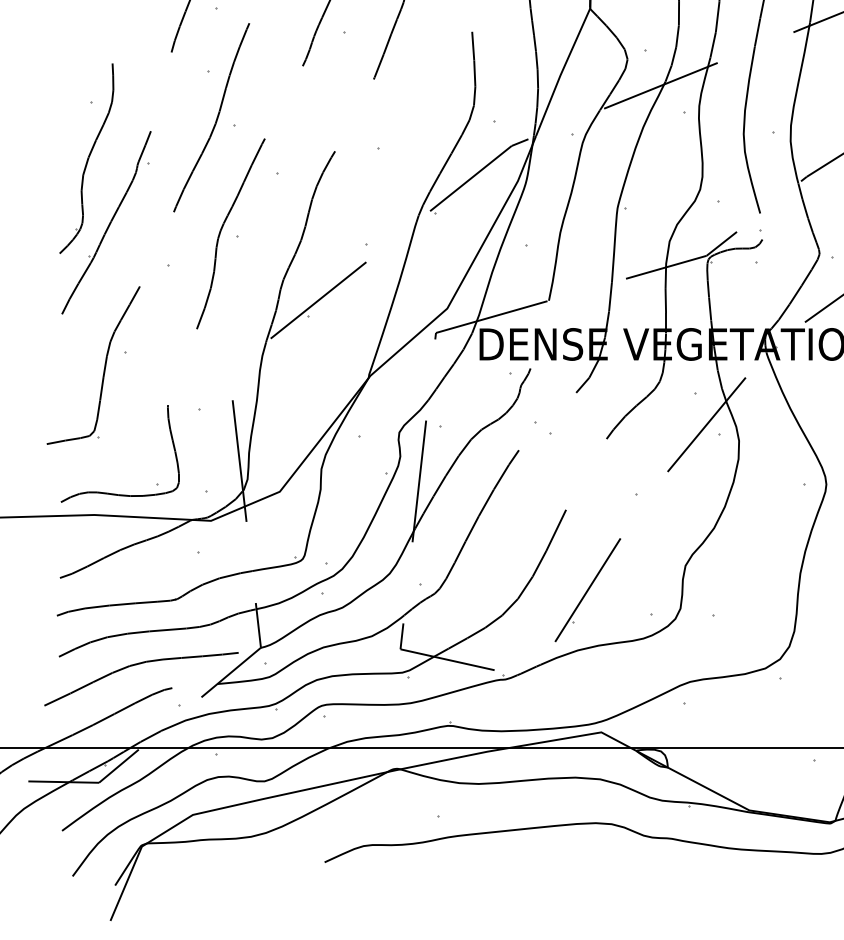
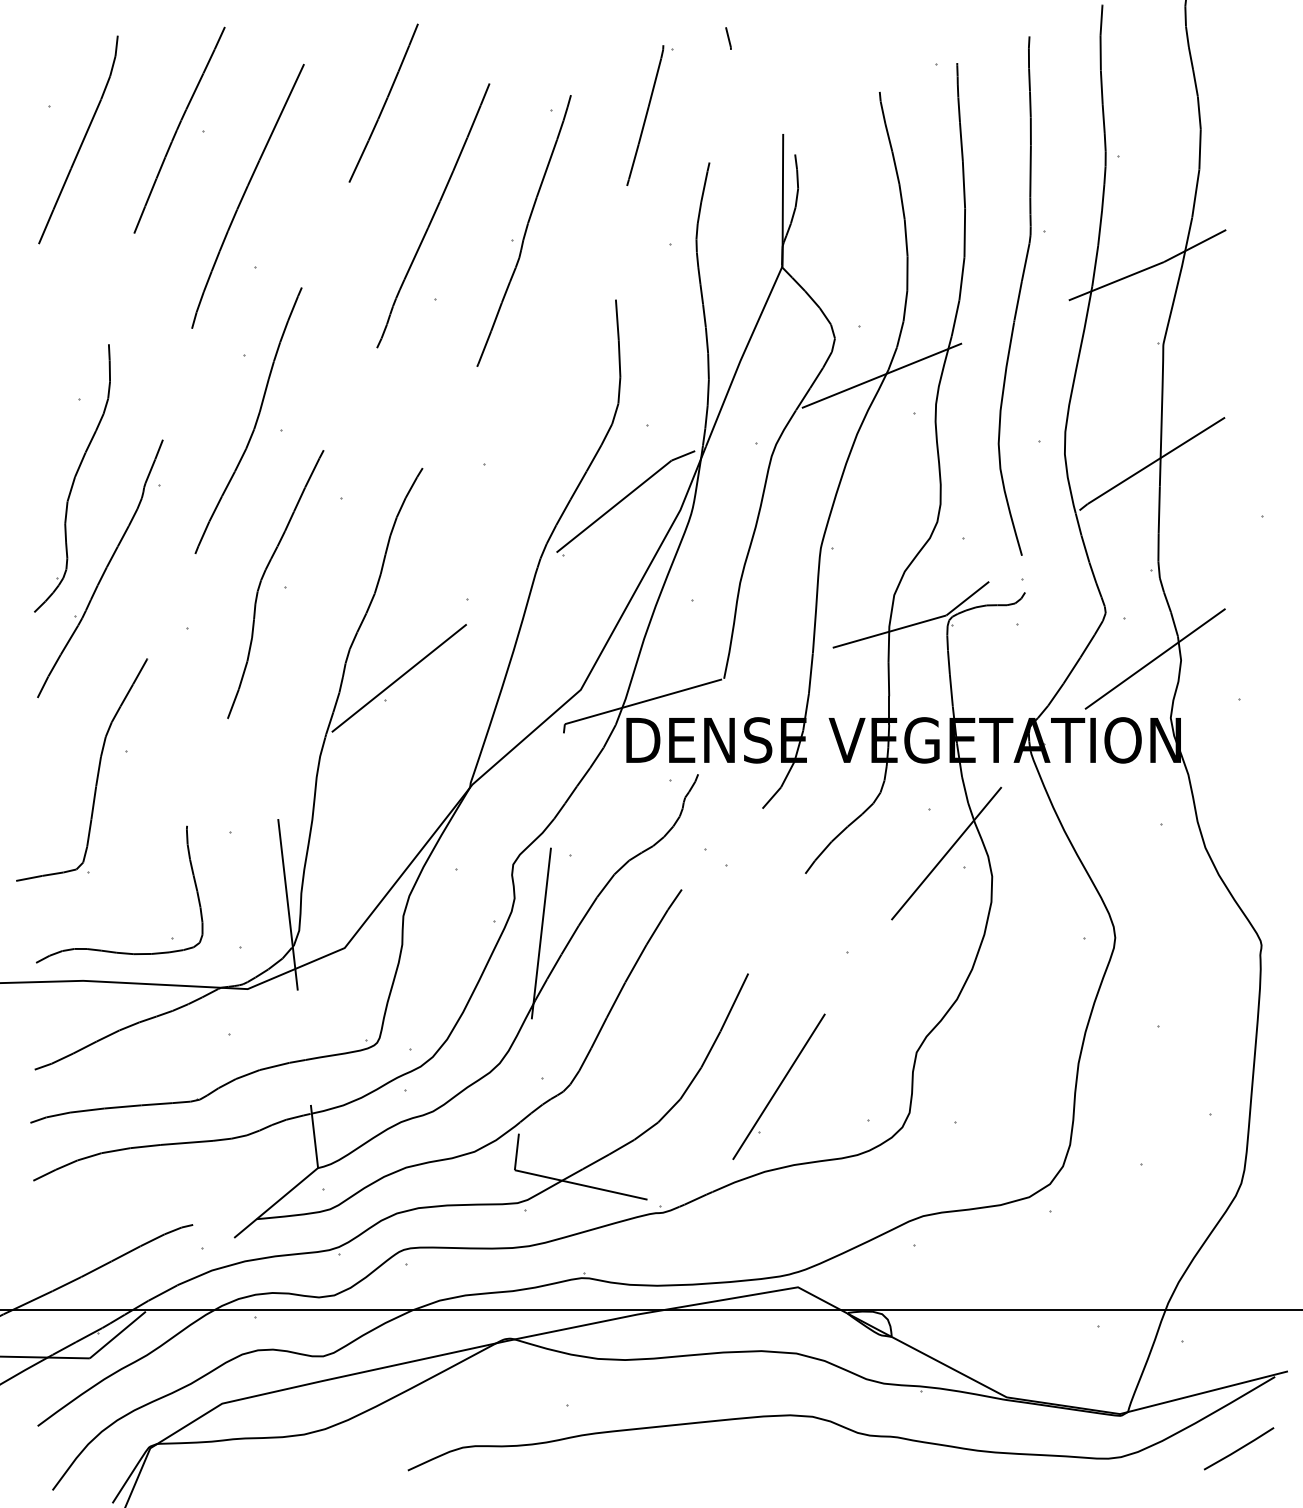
curve: (136, 665) -> (142, 1192), removed

